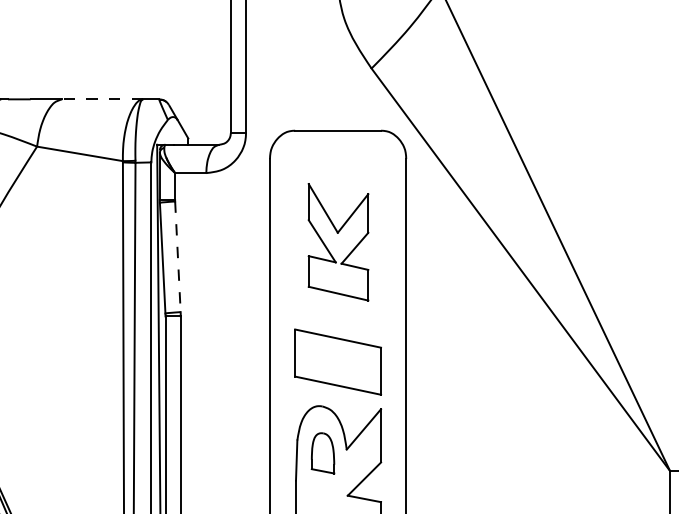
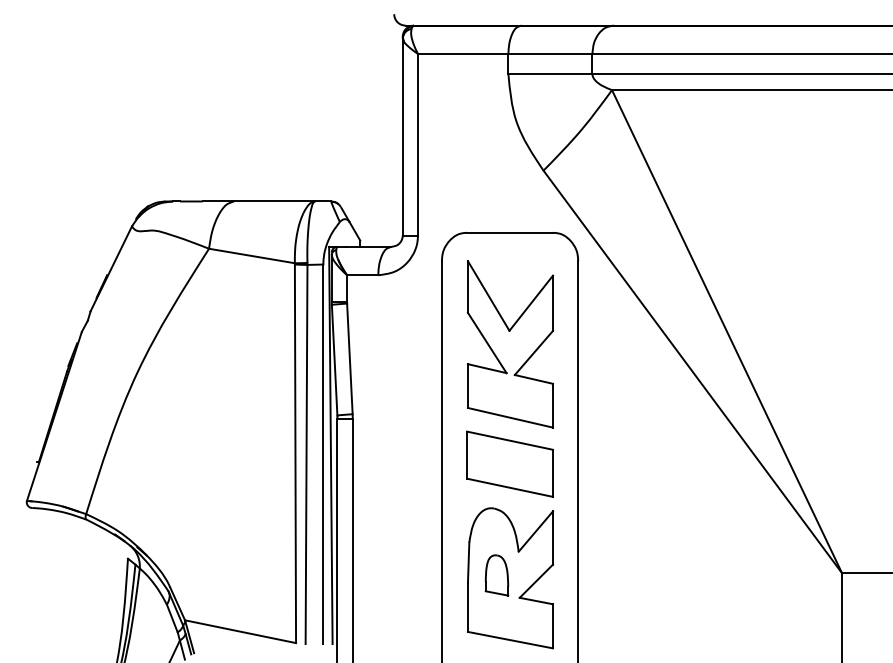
line: (102, 99) -> (274, 201), dashed -> solid
part: (338, 242) -> (510, 344), size x1.43
line: (177, 257) -> (349, 359), dashed -> solid
part: (322, 453) -> (496, 575), moved

